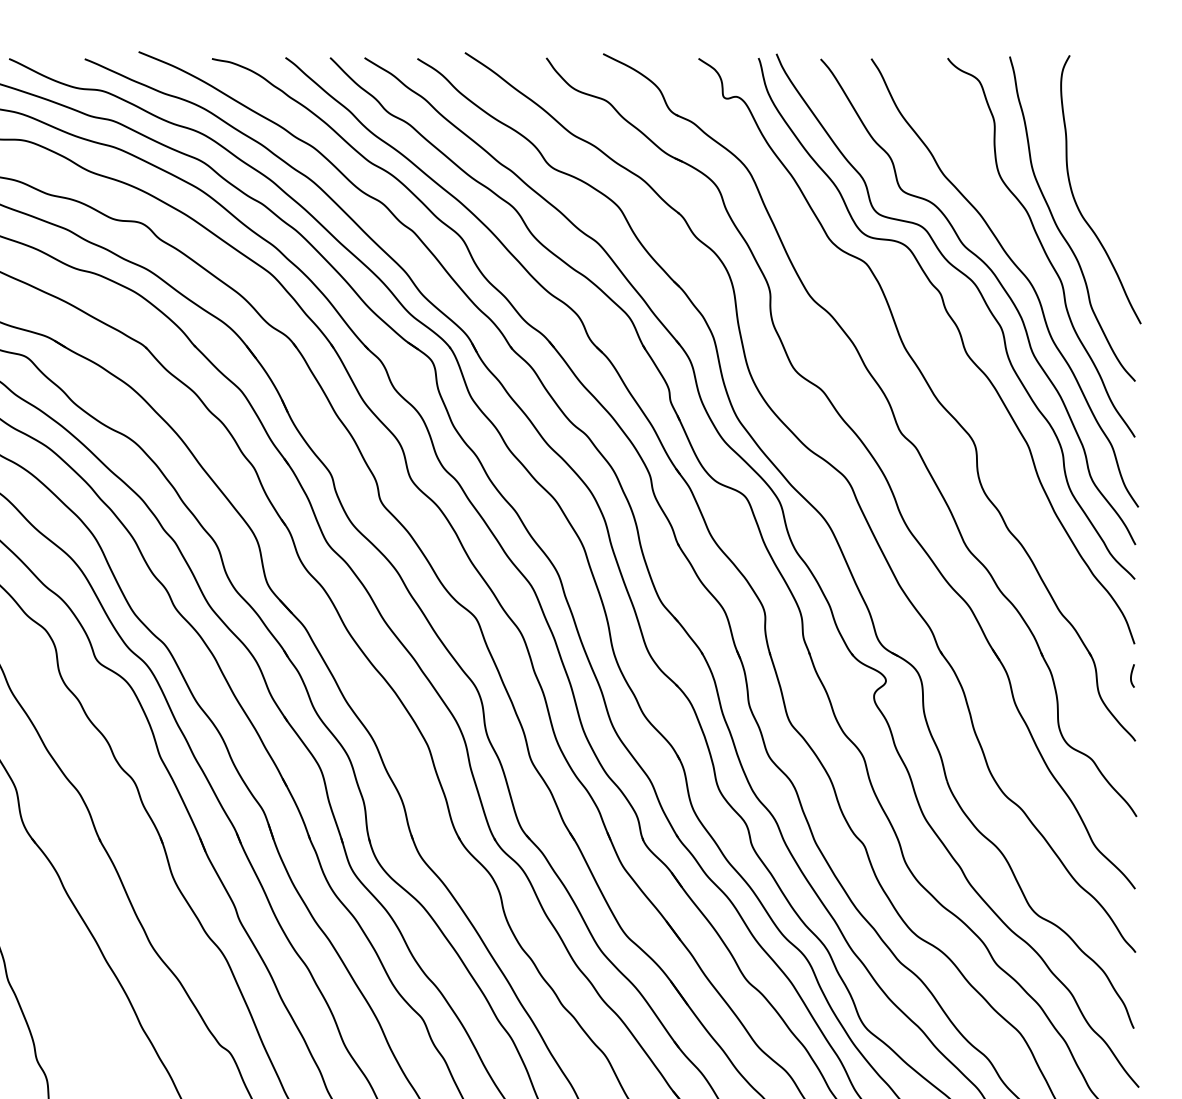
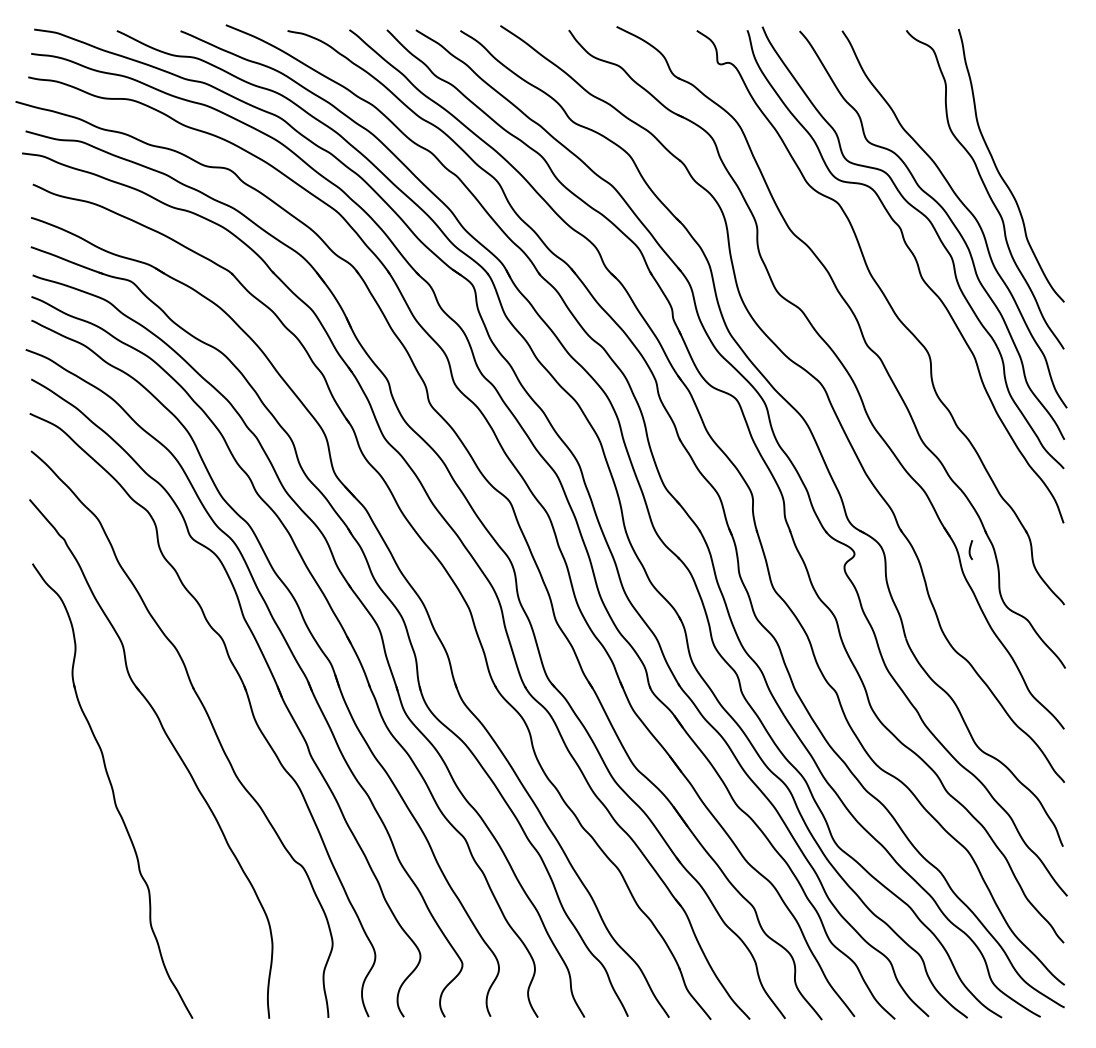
curve: (1076, 199) -> (1014, 149), removed
curve: (1132, 676) -> (970, 550), moved

